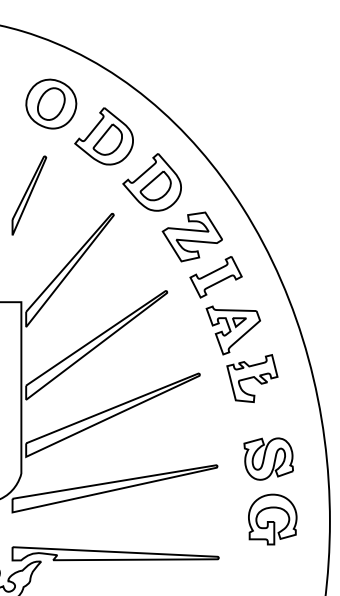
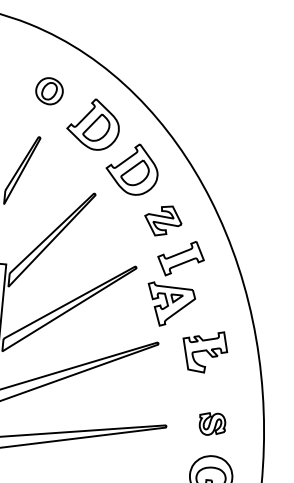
part: (51, 103) -> (49, 90), size x0.6
part: (191, 236) -> (162, 220), size x0.7
part: (232, 330) -> (169, 305), moved
part: (268, 458) -> (212, 423), size x0.6

